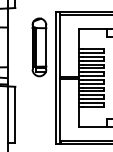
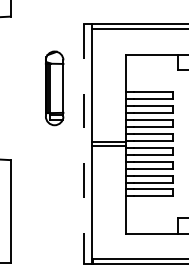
part: (39, 47) -> (54, 88), size x0.7
line: (55, 78) -> (83, 144), solid -> dashed

